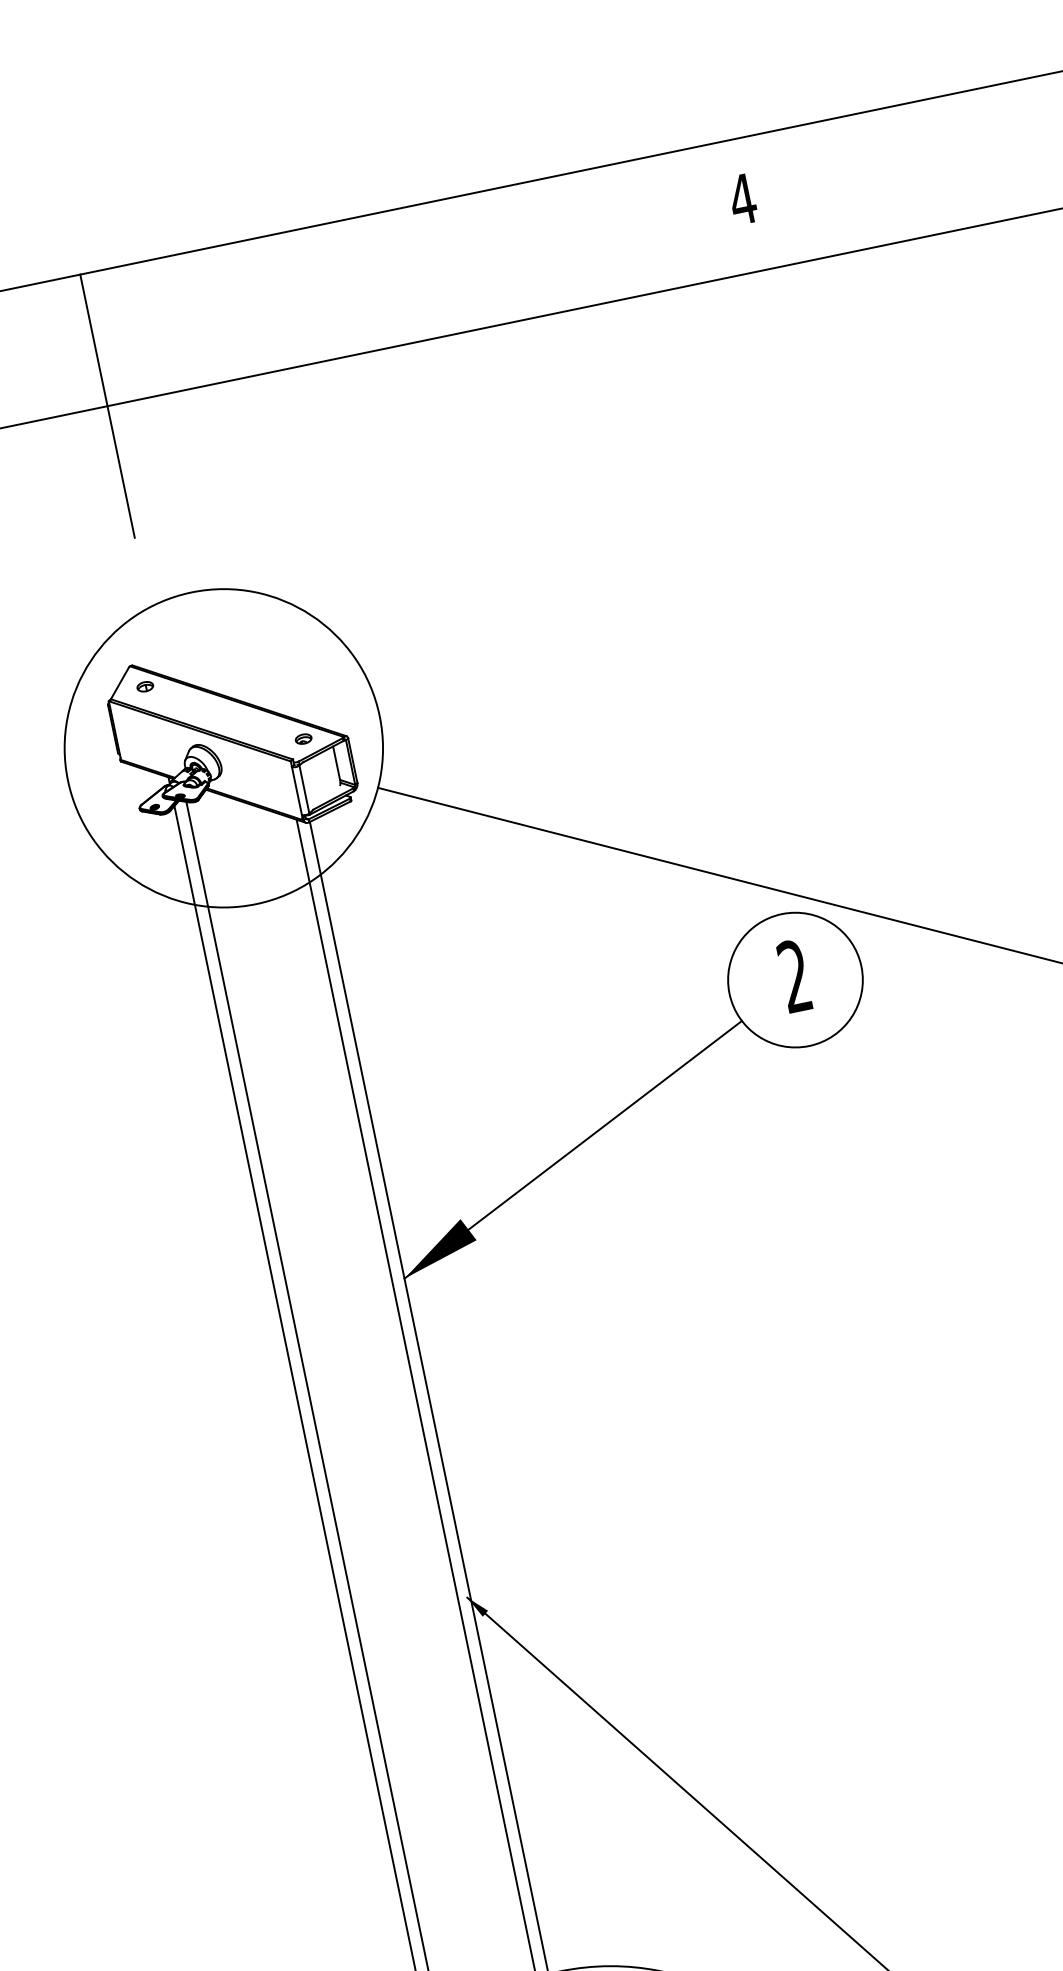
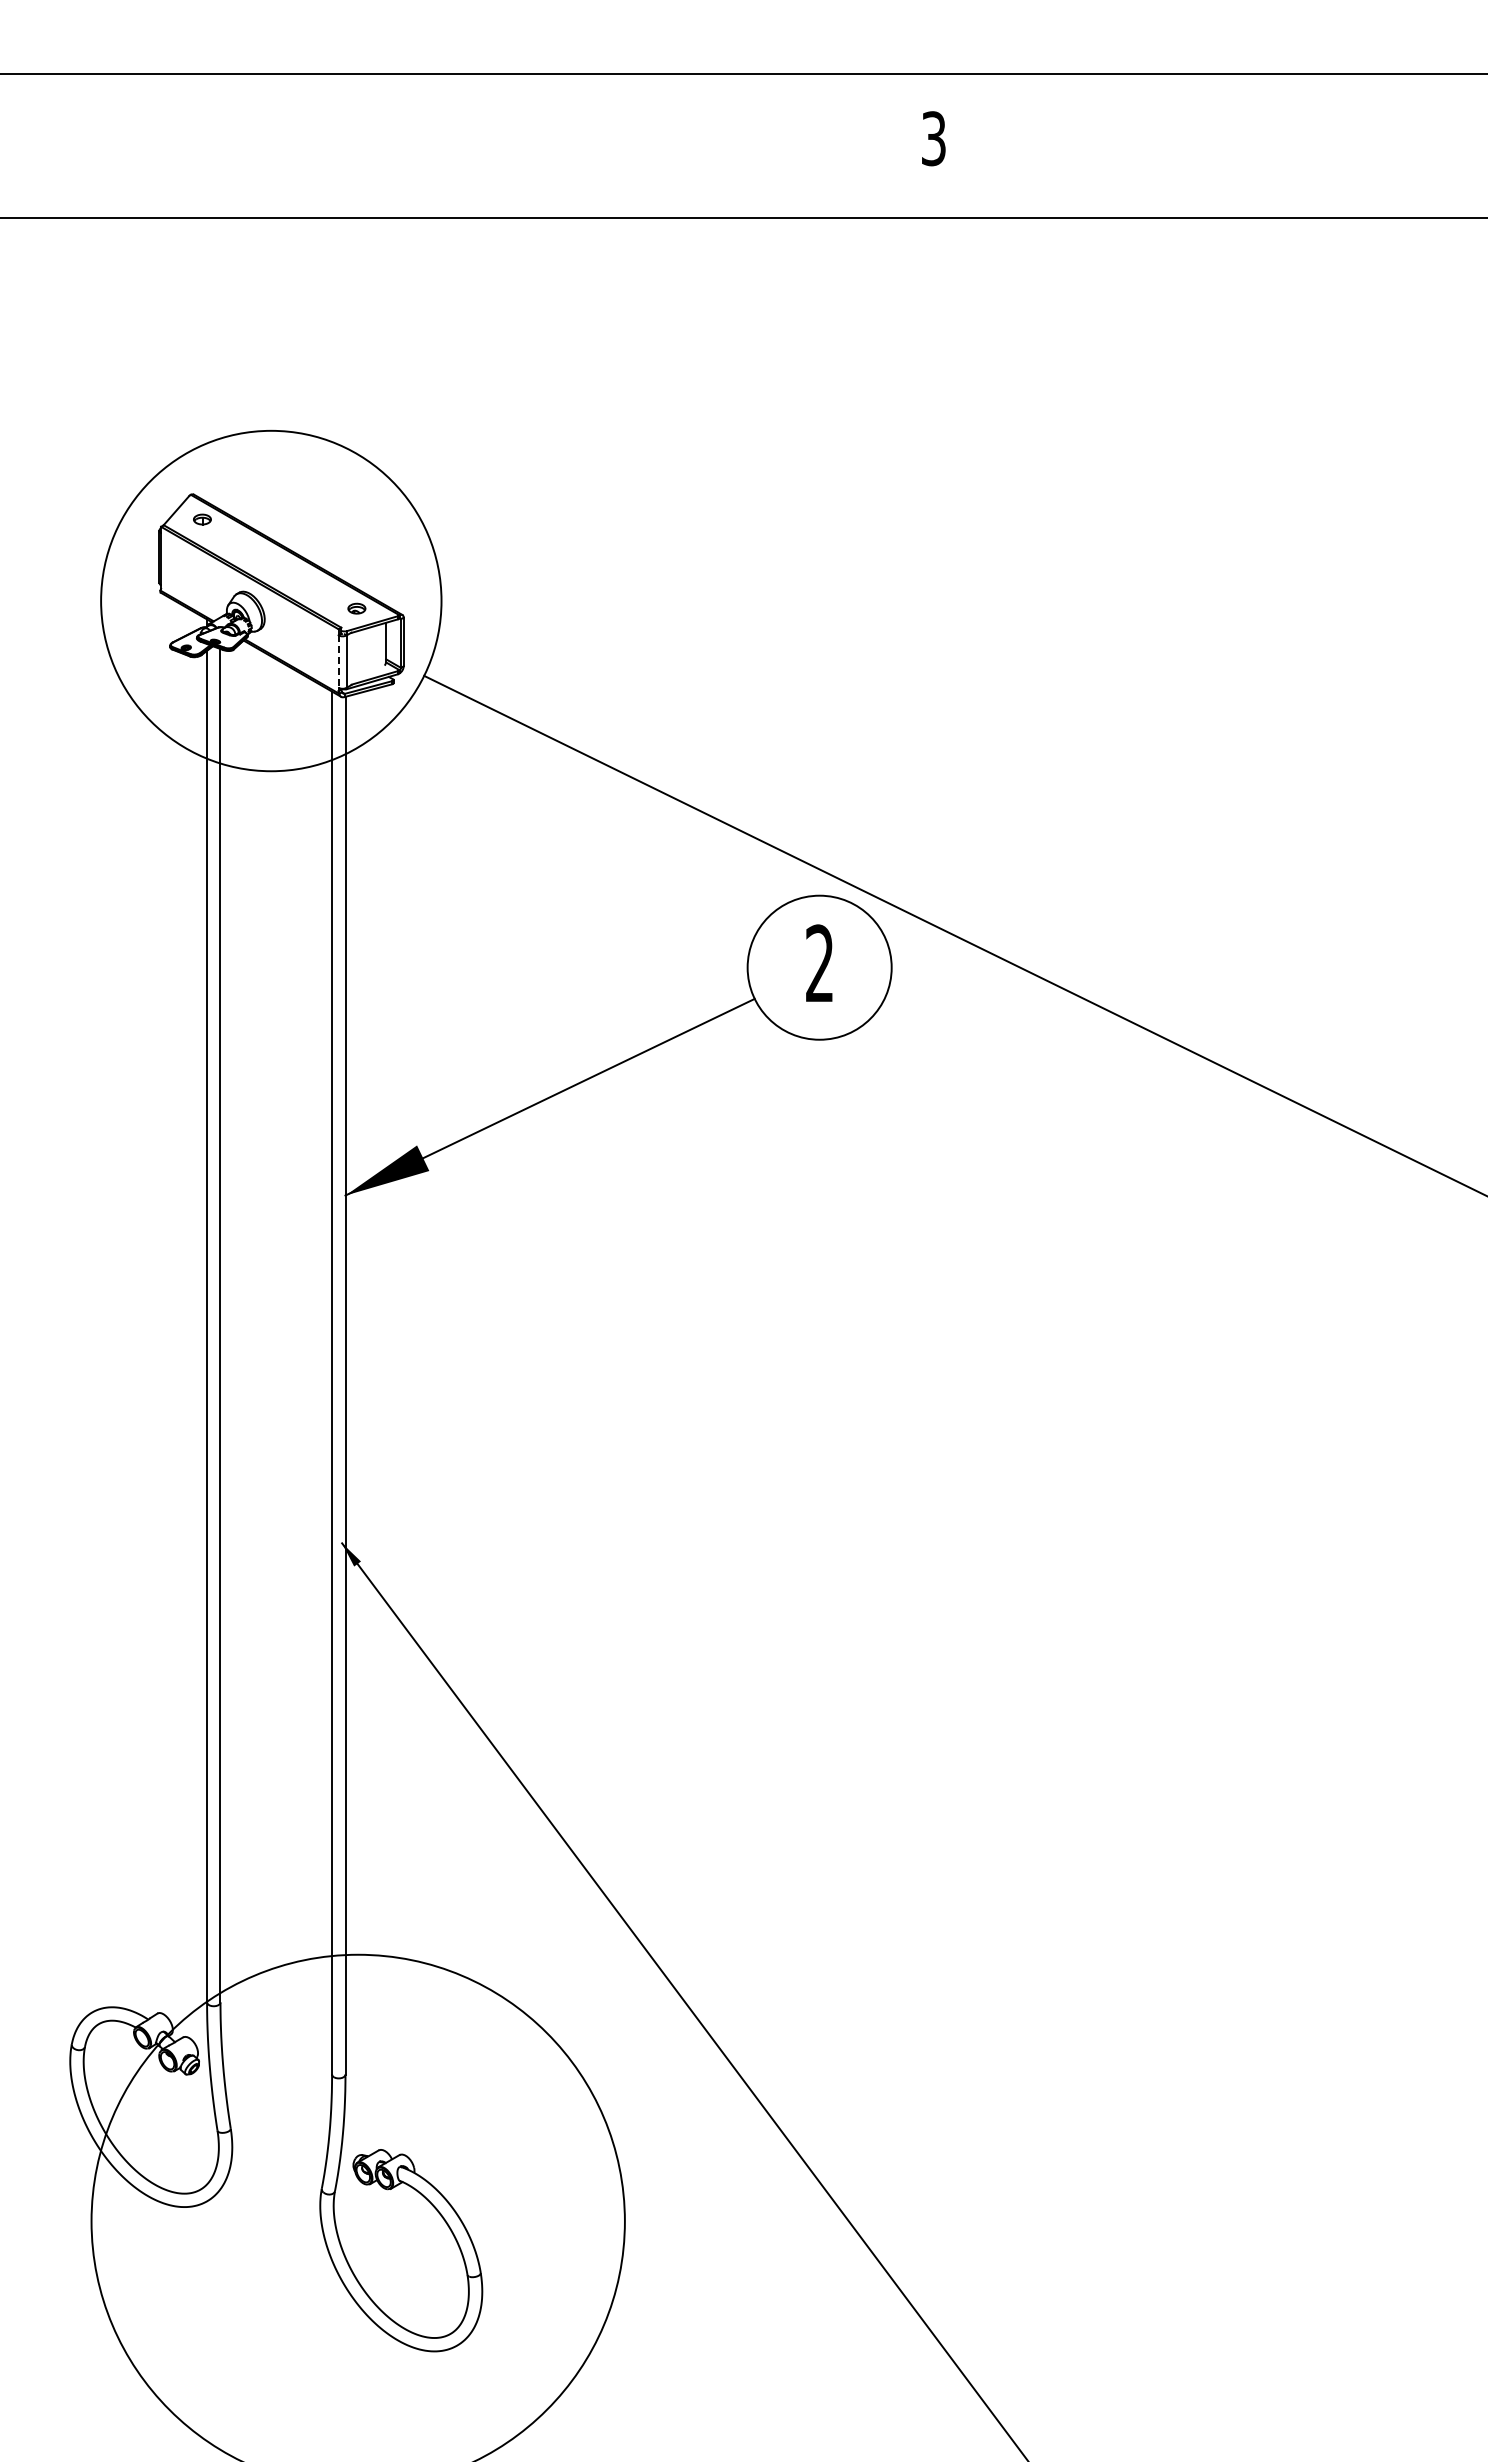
text: (742, 199) -> (933, 138), 4 -> 3
line: (107, 406) -> (223, 217), removed
line: (297, 791) -> (338, 662), solid -> dashed

